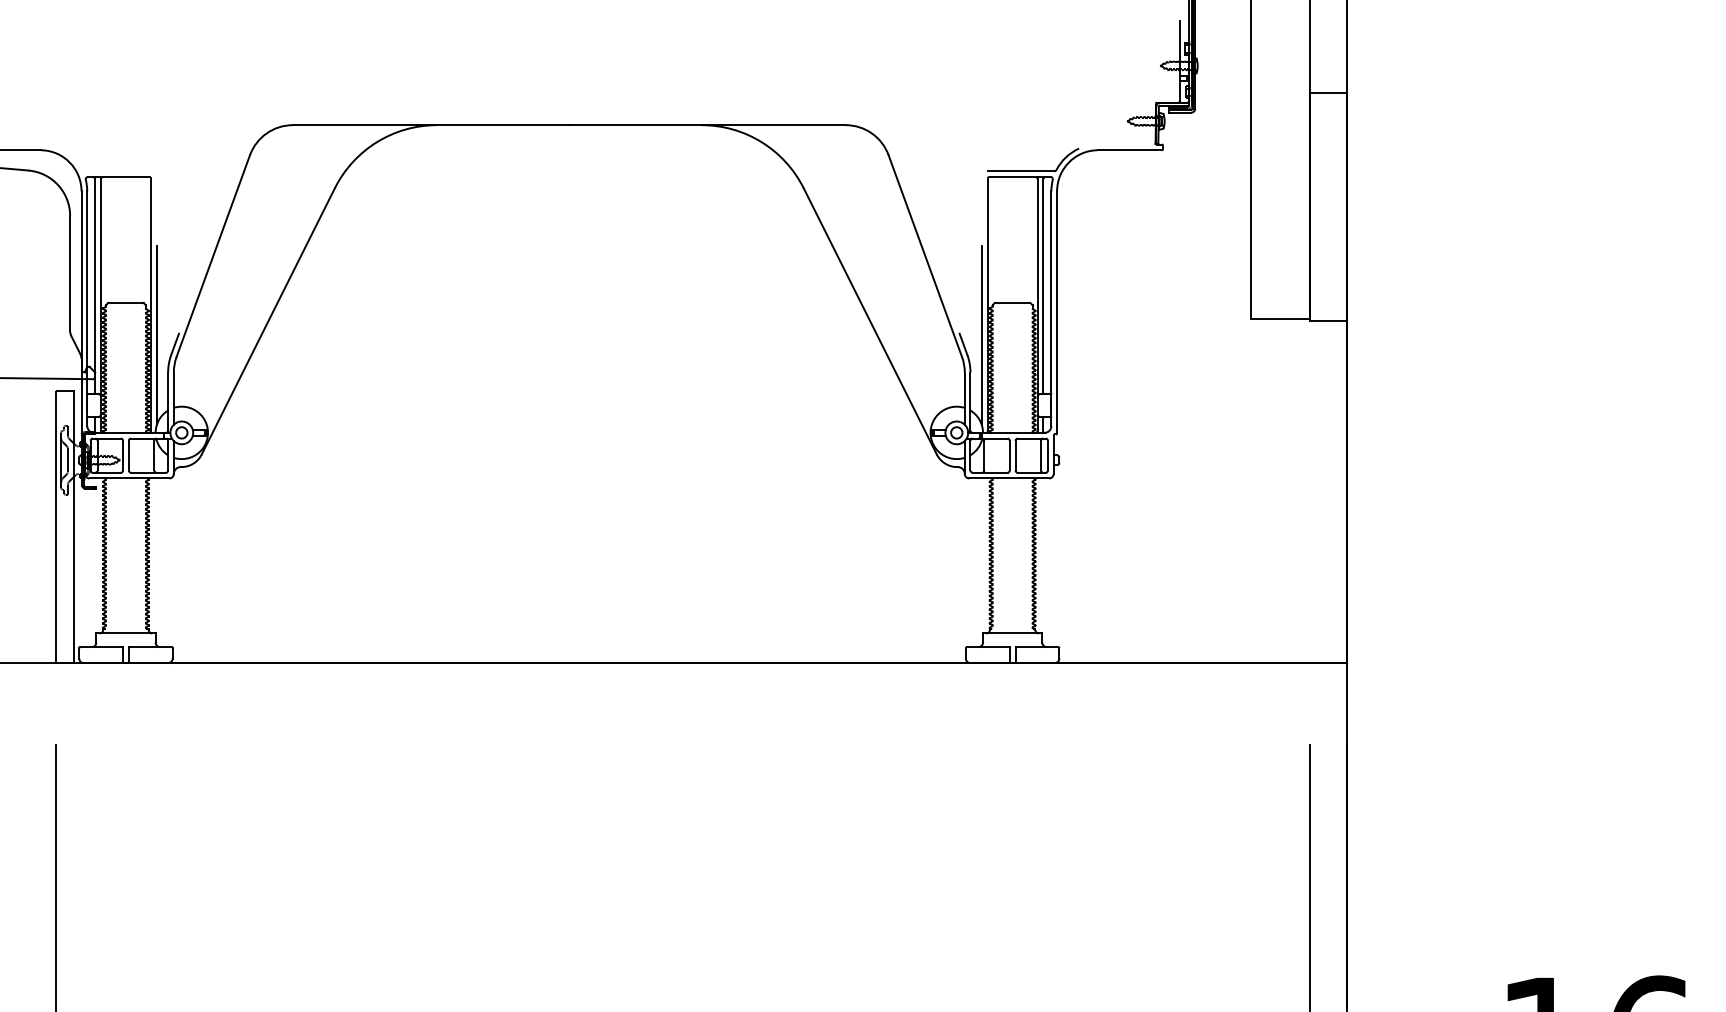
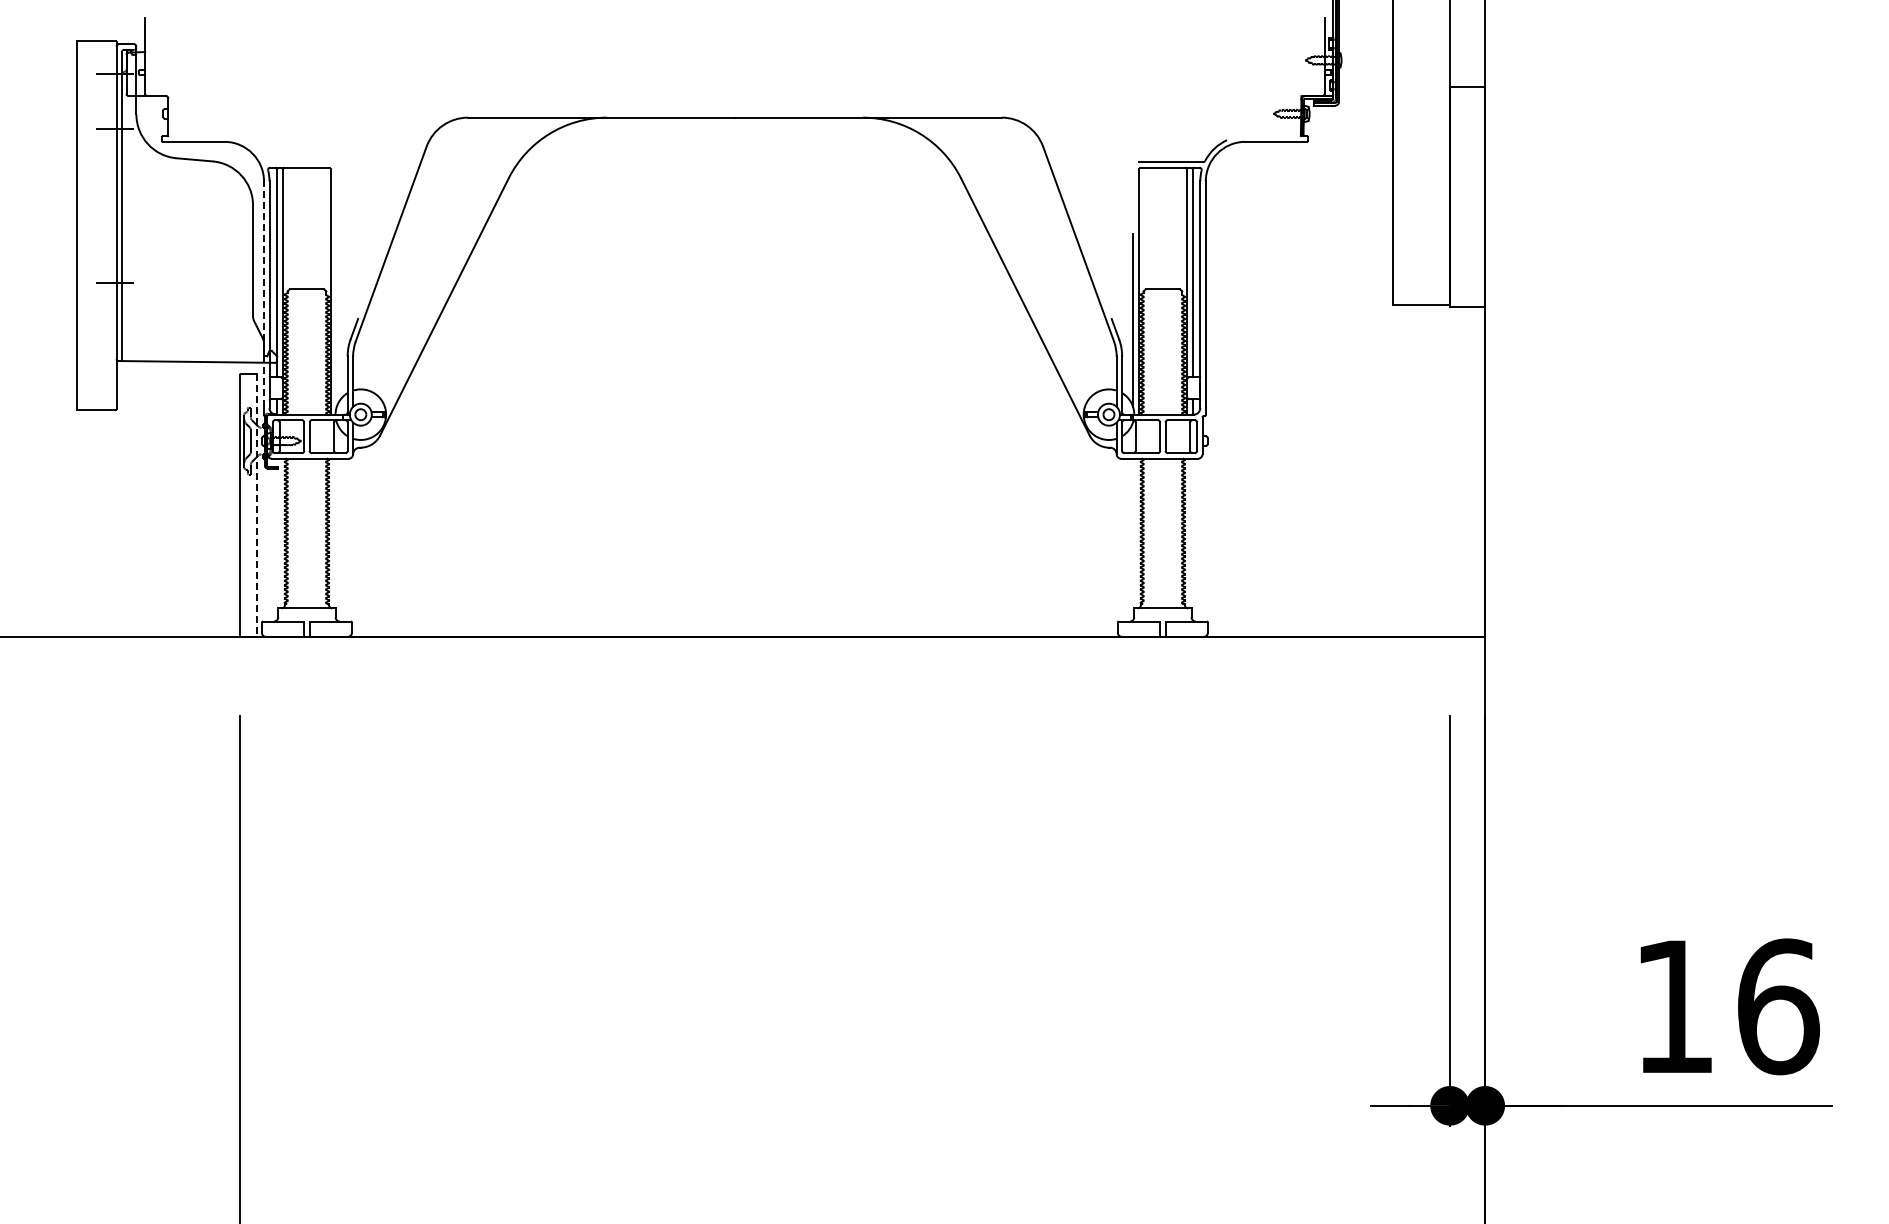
line: (82, 308) -> (264, 294), solid -> dashed
line: (156, 335) -> (336, 320), removed
line: (74, 526) -> (257, 505), solid -> dashed

